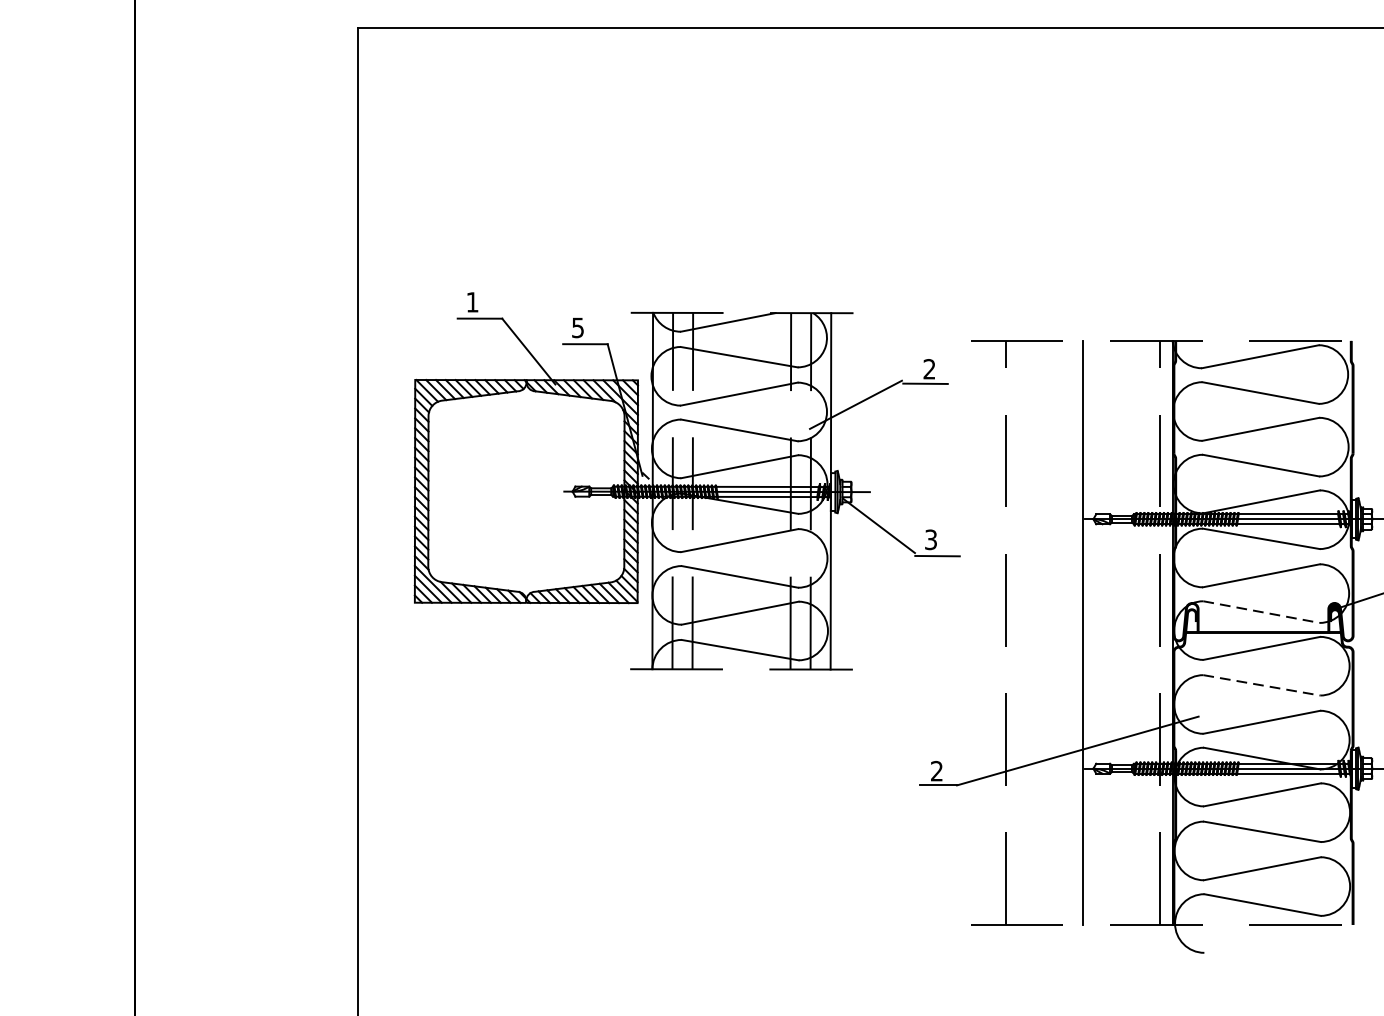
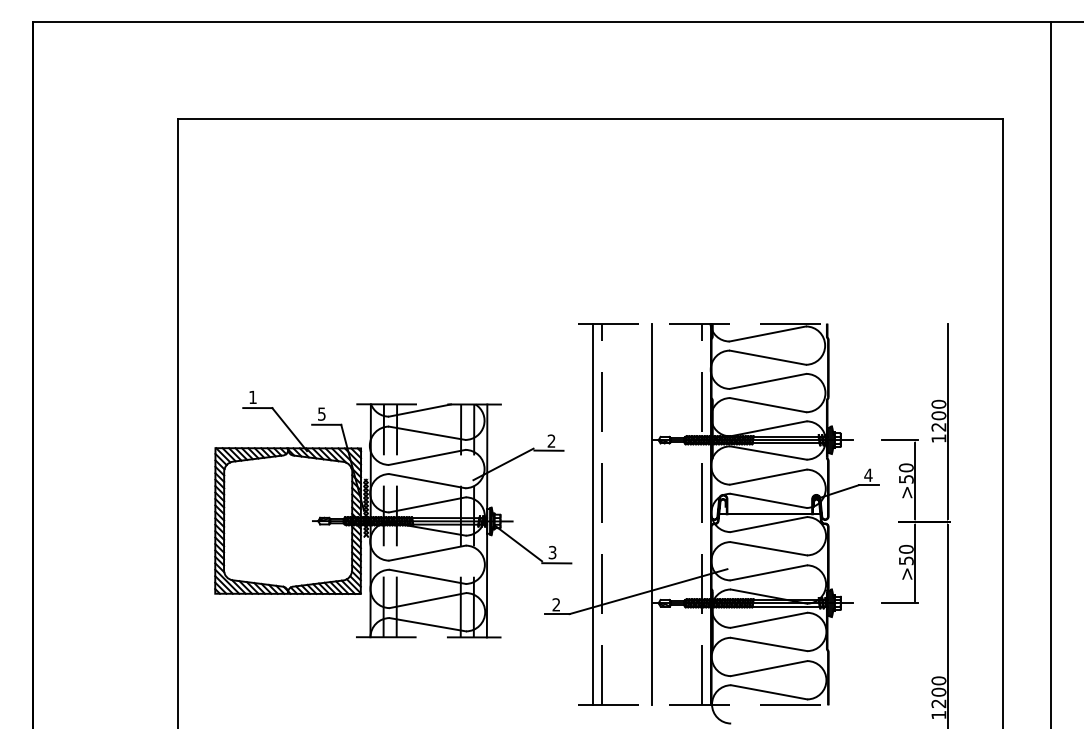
part: (687, 481) -> (393, 514), moved
line: (1261, 611) -> (768, 500), dashed -> solid
line: (992, 632) -> (592, 514), added
line: (1261, 684) -> (768, 548), dashed -> solid

